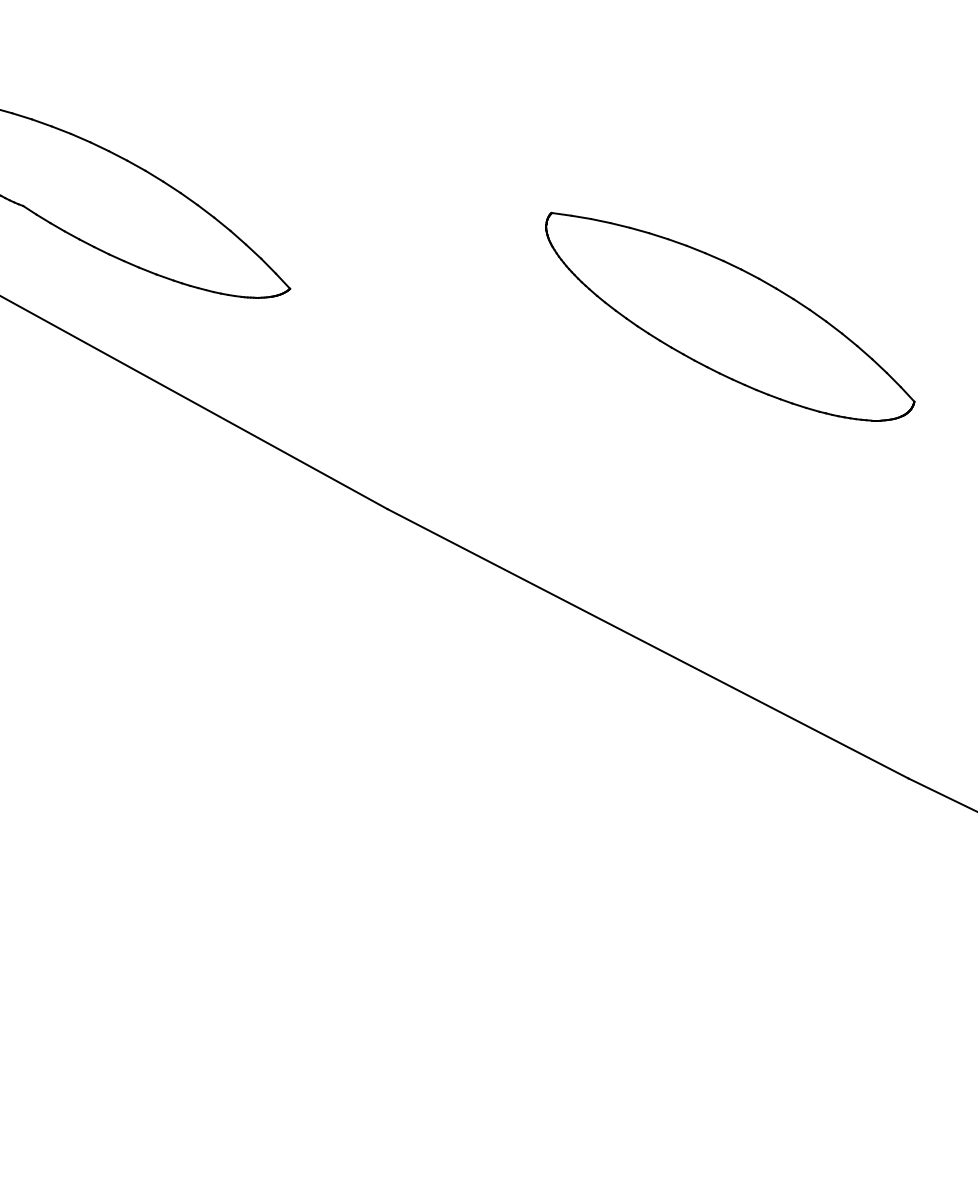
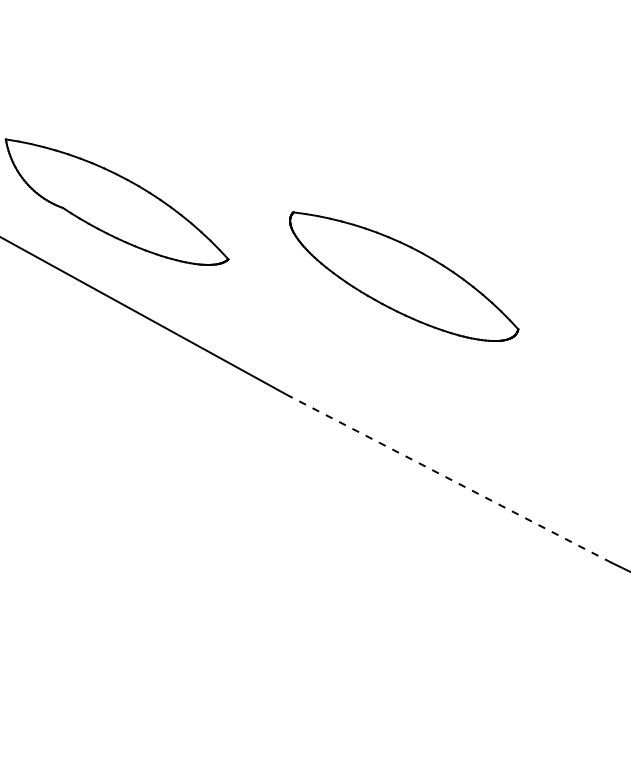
part: (730, 316) -> (404, 276), moved
line: (648, 644) -> (450, 479), solid -> dashed

